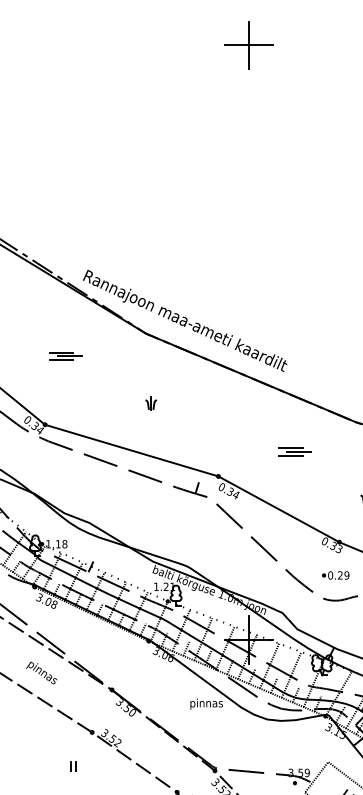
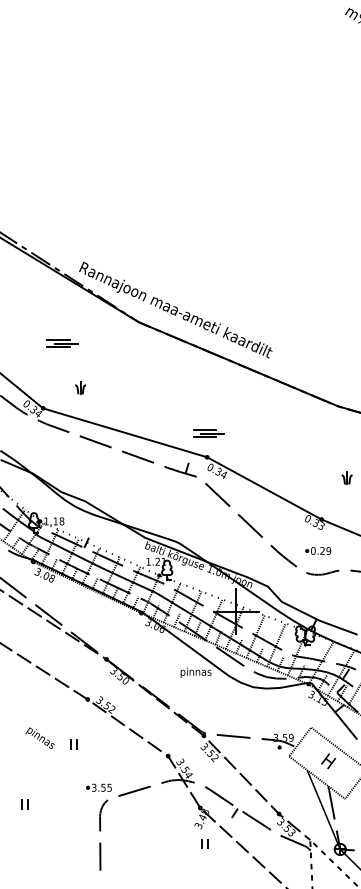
part: (249, 45) -> (236, 49), removed
part: (151, 402) -> (80, 387), moved
part: (294, 451) -> (208, 433), moved
text: (41, 672) -> (39, 737), moved
part: (72, 766) -> (73, 744), moved

